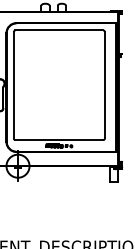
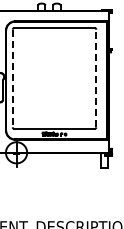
line: (13, 85) -> (12, 78), solid -> dashed
line: (105, 85) -> (96, 78), solid -> dashed

